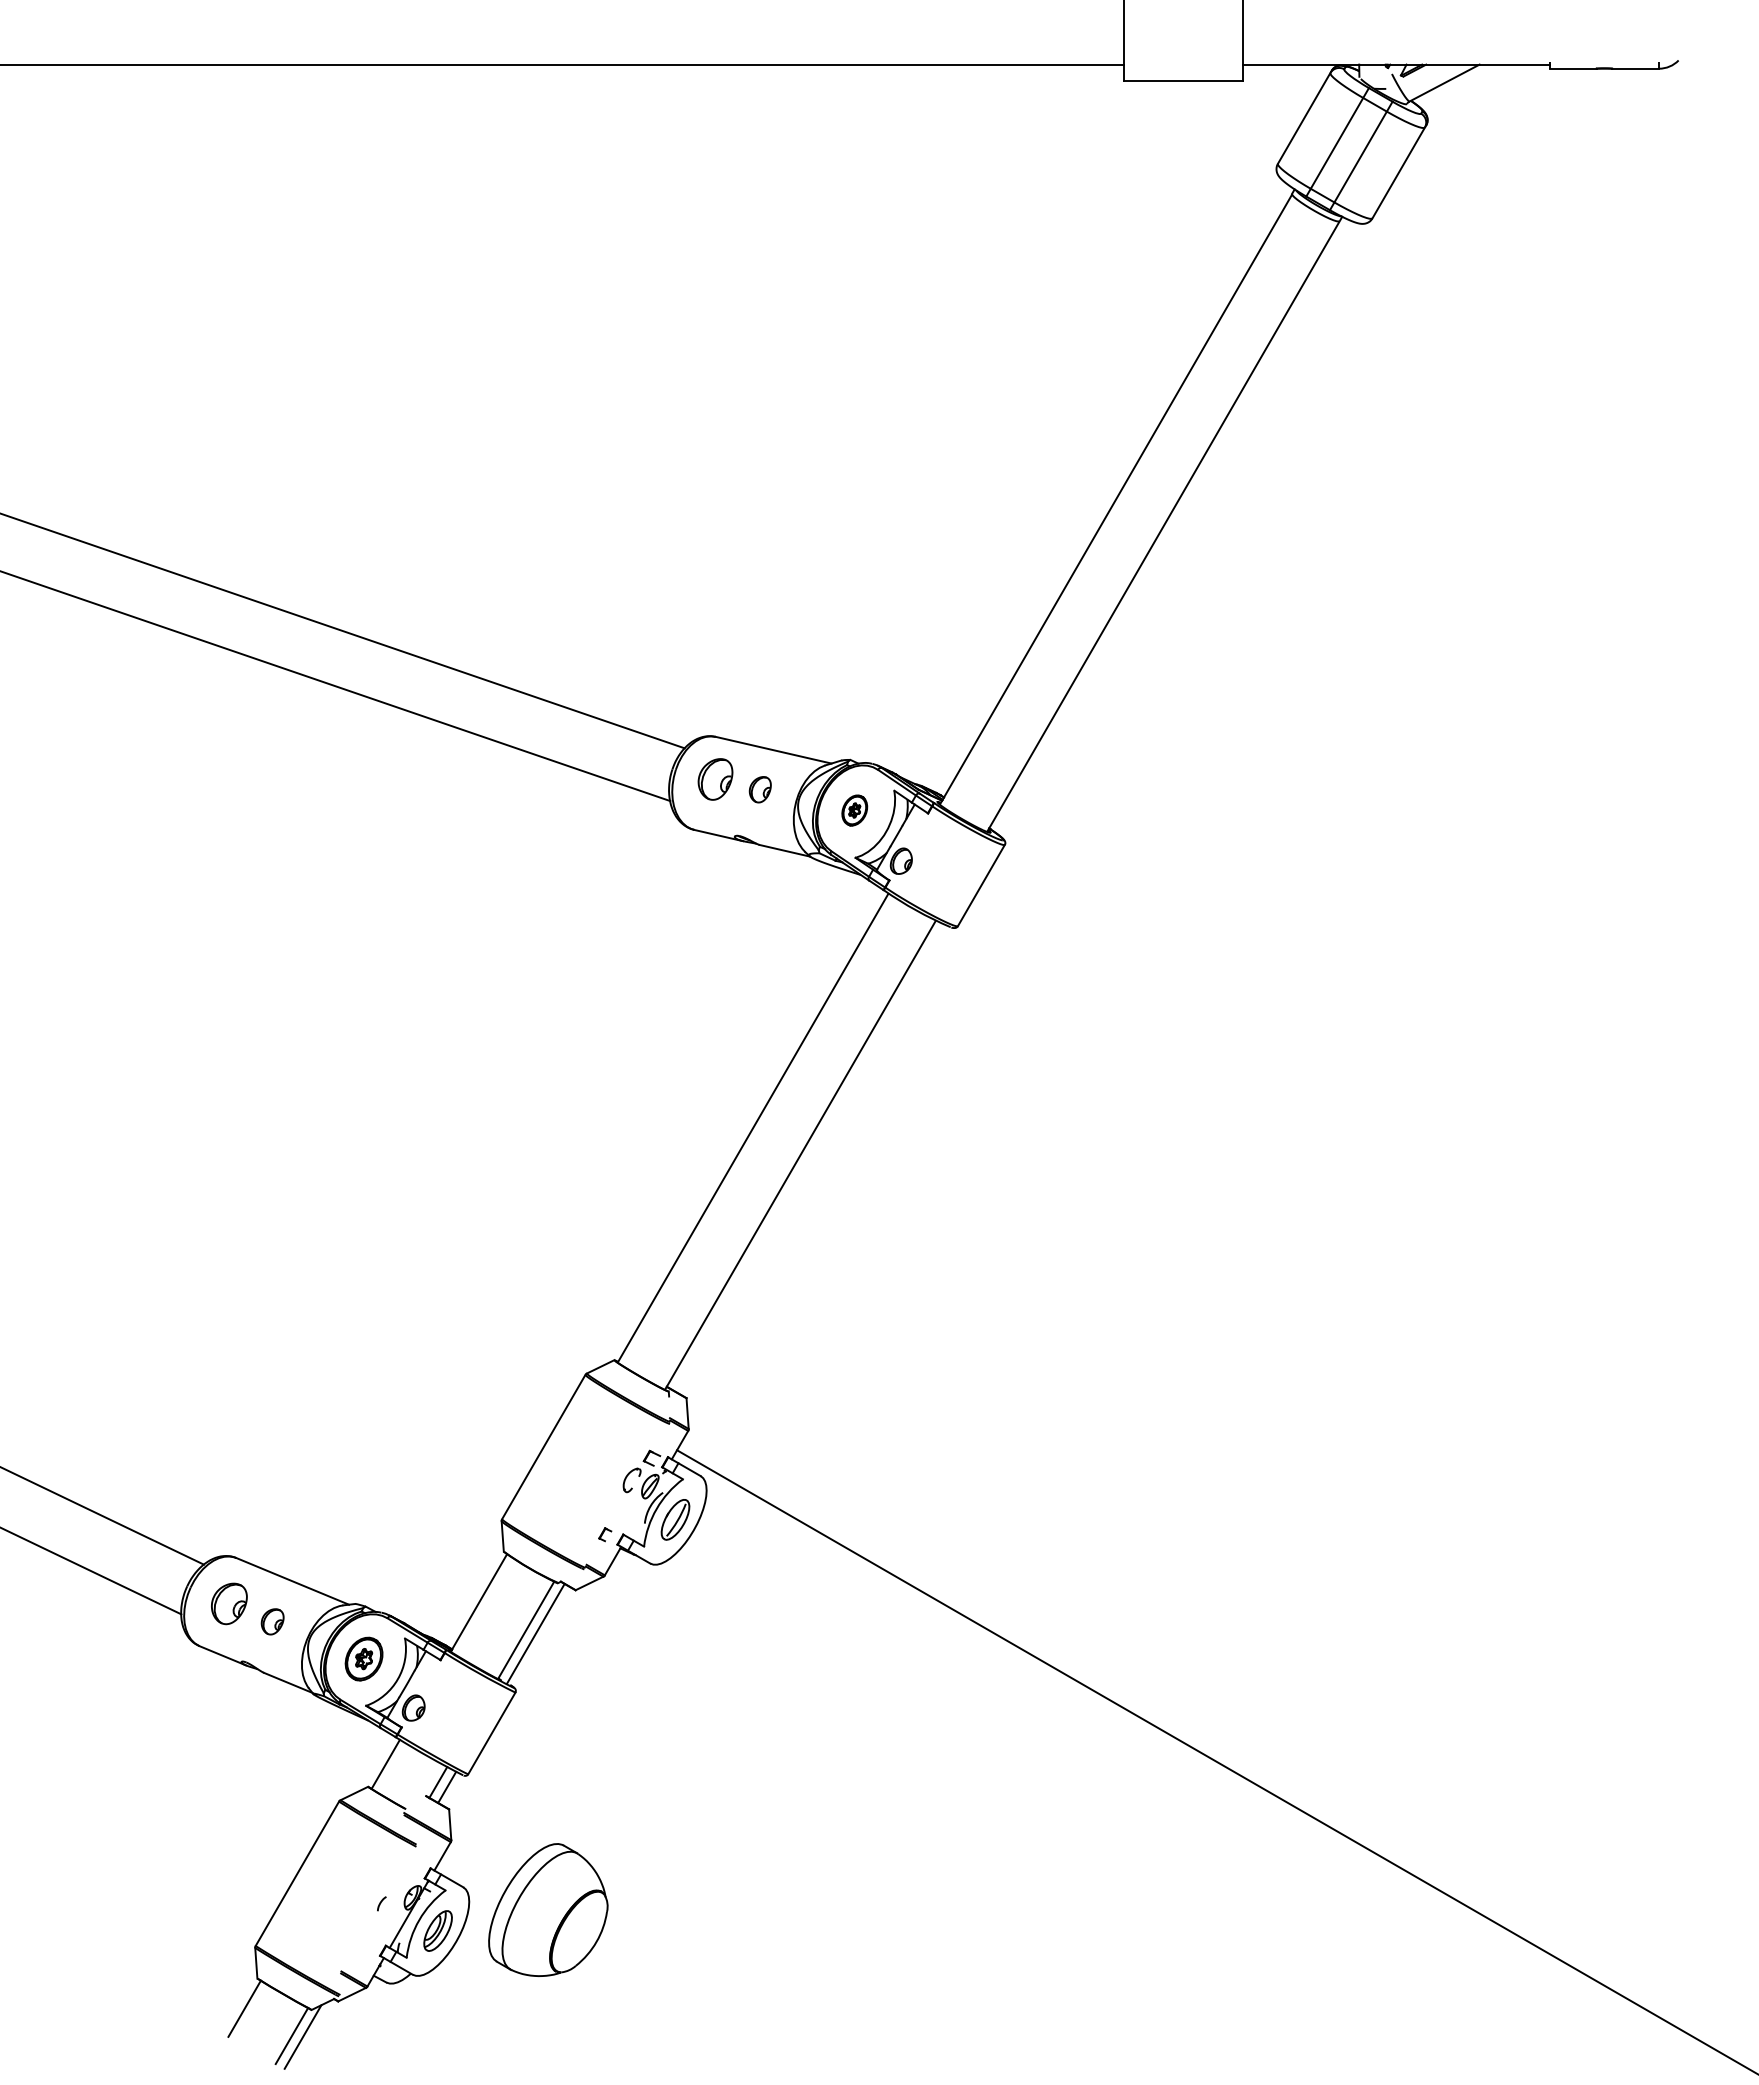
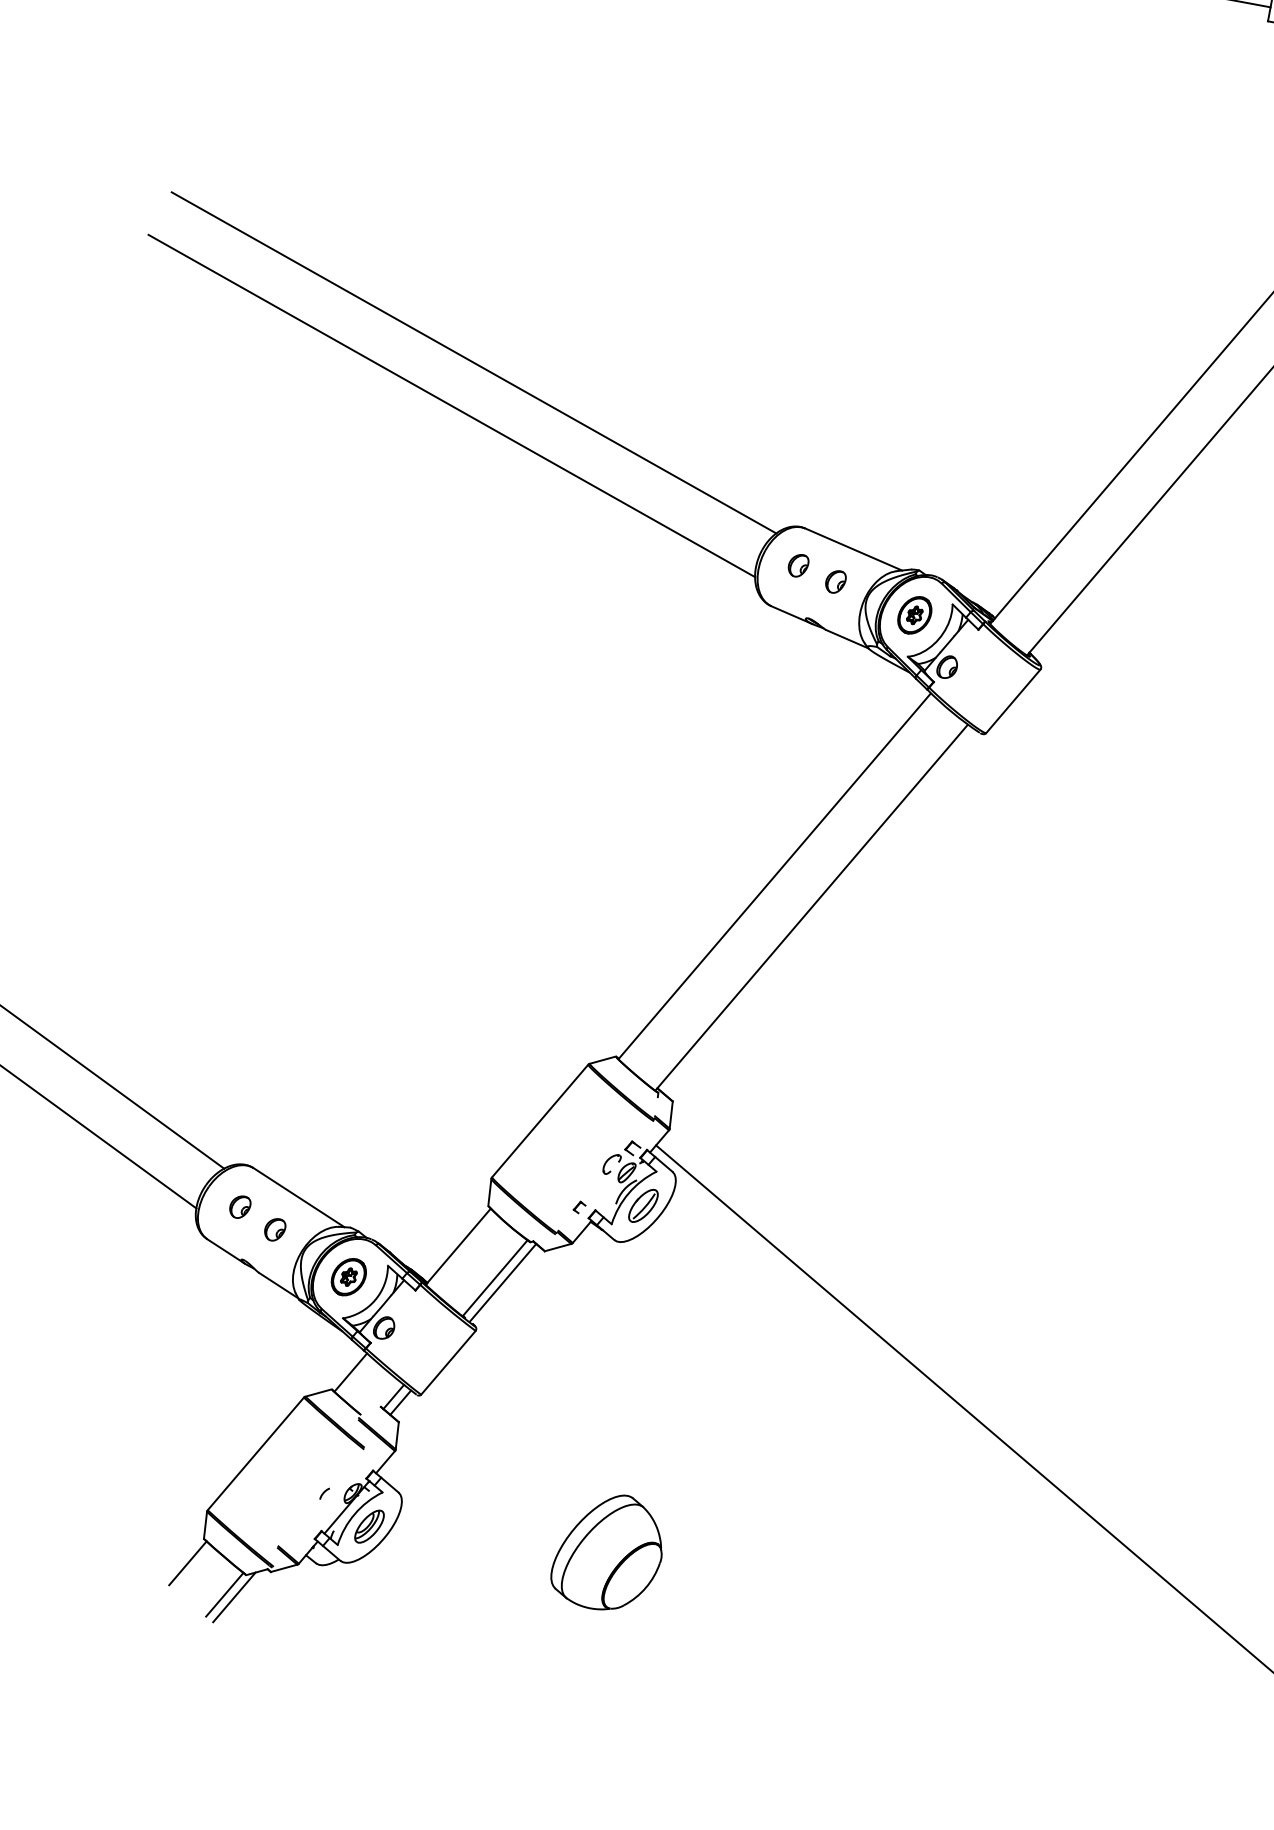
part: (715, 779) -> (798, 565), size x0.62
part: (854, 810) -> (914, 615), size x1.43
part: (229, 1603) -> (240, 1206), size x0.62
part: (548, 1909) -> (609, 1551), moved

